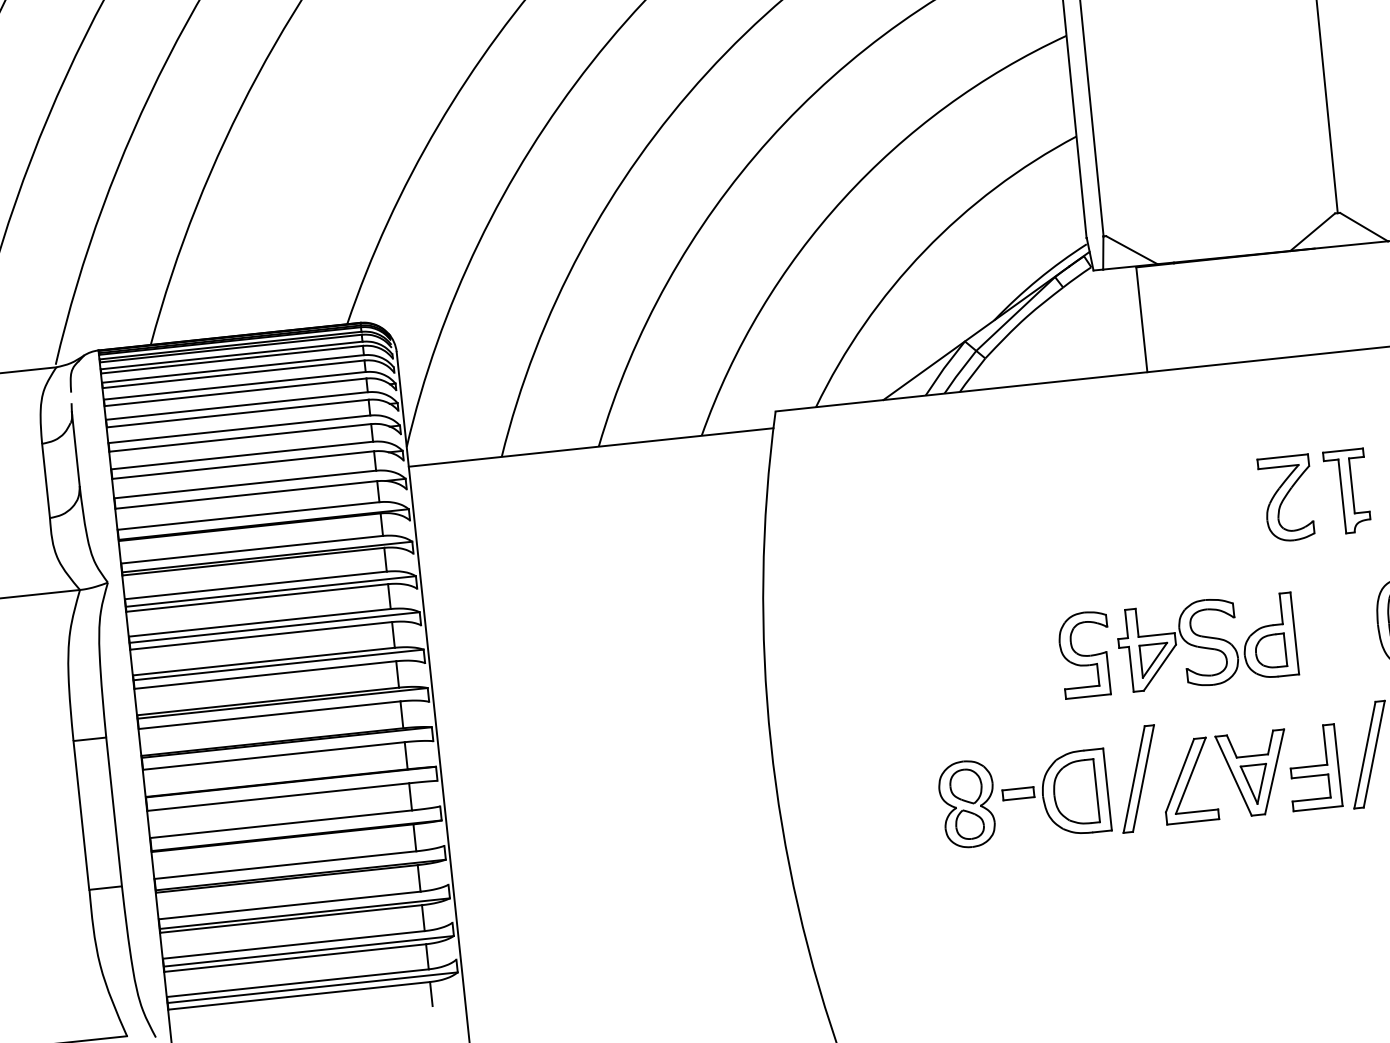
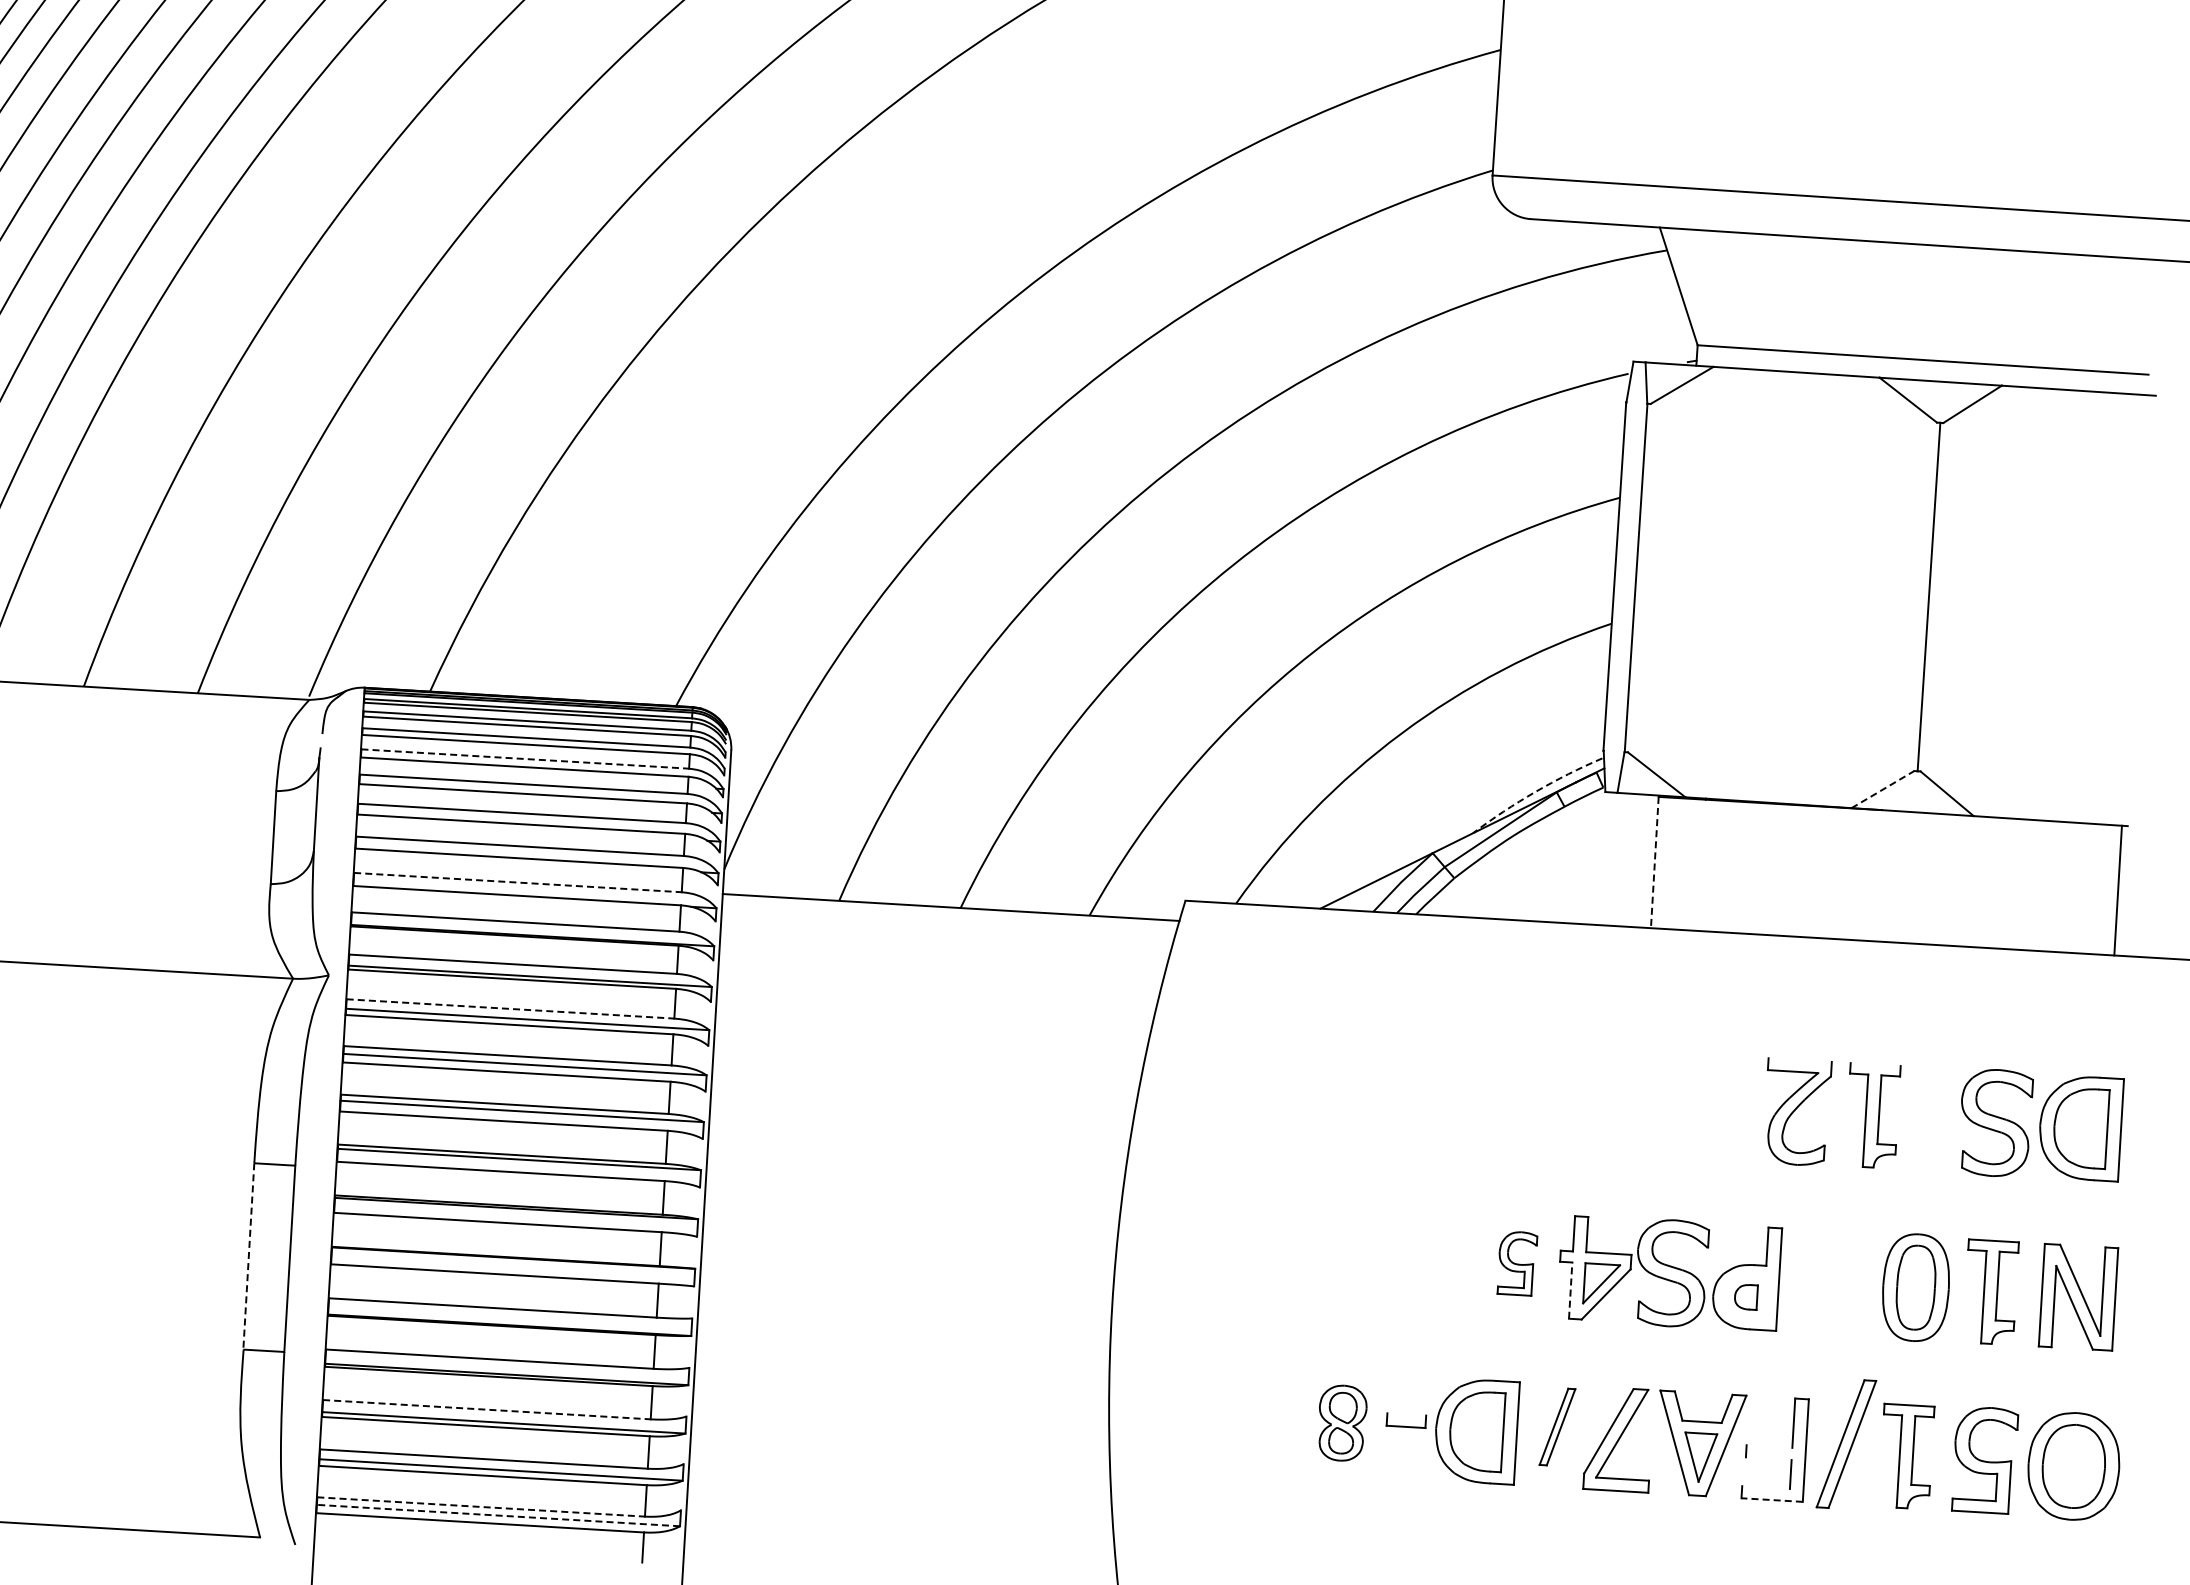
line: (1313, 232) -> (1883, 789), solid -> dashed
arc: (1038, 279) -> (1535, 791), solid -> dashed
line: (1141, 319) -> (1654, 862), solid -> dashed
line: (235, 386) -> (525, 759), solid -> dashed
line: (1342, 450) -> (1875, 1064), removed
line: (1282, 456) -> (1799, 1059), removed
line: (245, 484) -> (518, 882), solid -> dashed
line: (256, 584) -> (511, 1008), solid -> dashed
part: (1271, 651) -> (1746, 1297), size x0.6
part: (1085, 654) -> (1517, 1263), size x0.6
line: (1131, 669) -> (1570, 1290), solid -> dashed
line: (1309, 766) -> (1769, 1446), removed
line: (1309, 776) -> (1768, 1458), removed
part: (1138, 778) -> (1557, 1426), size x0.6
line: (1017, 788) -> (1406, 1414), removed
line: (1311, 799) -> (1765, 1487), removed
part: (968, 803) -> (1342, 1422), size x0.7
line: (1318, 808) -> (1772, 1500), solid -> dashed
line: (81, 815) -> (248, 1256), solid -> dashed
line: (290, 905) -> (487, 1409), solid -> dashed
line: (298, 983) -> (481, 1507), solid -> dashed
line: (312, 987) -> (498, 1515), solid -> dashed

